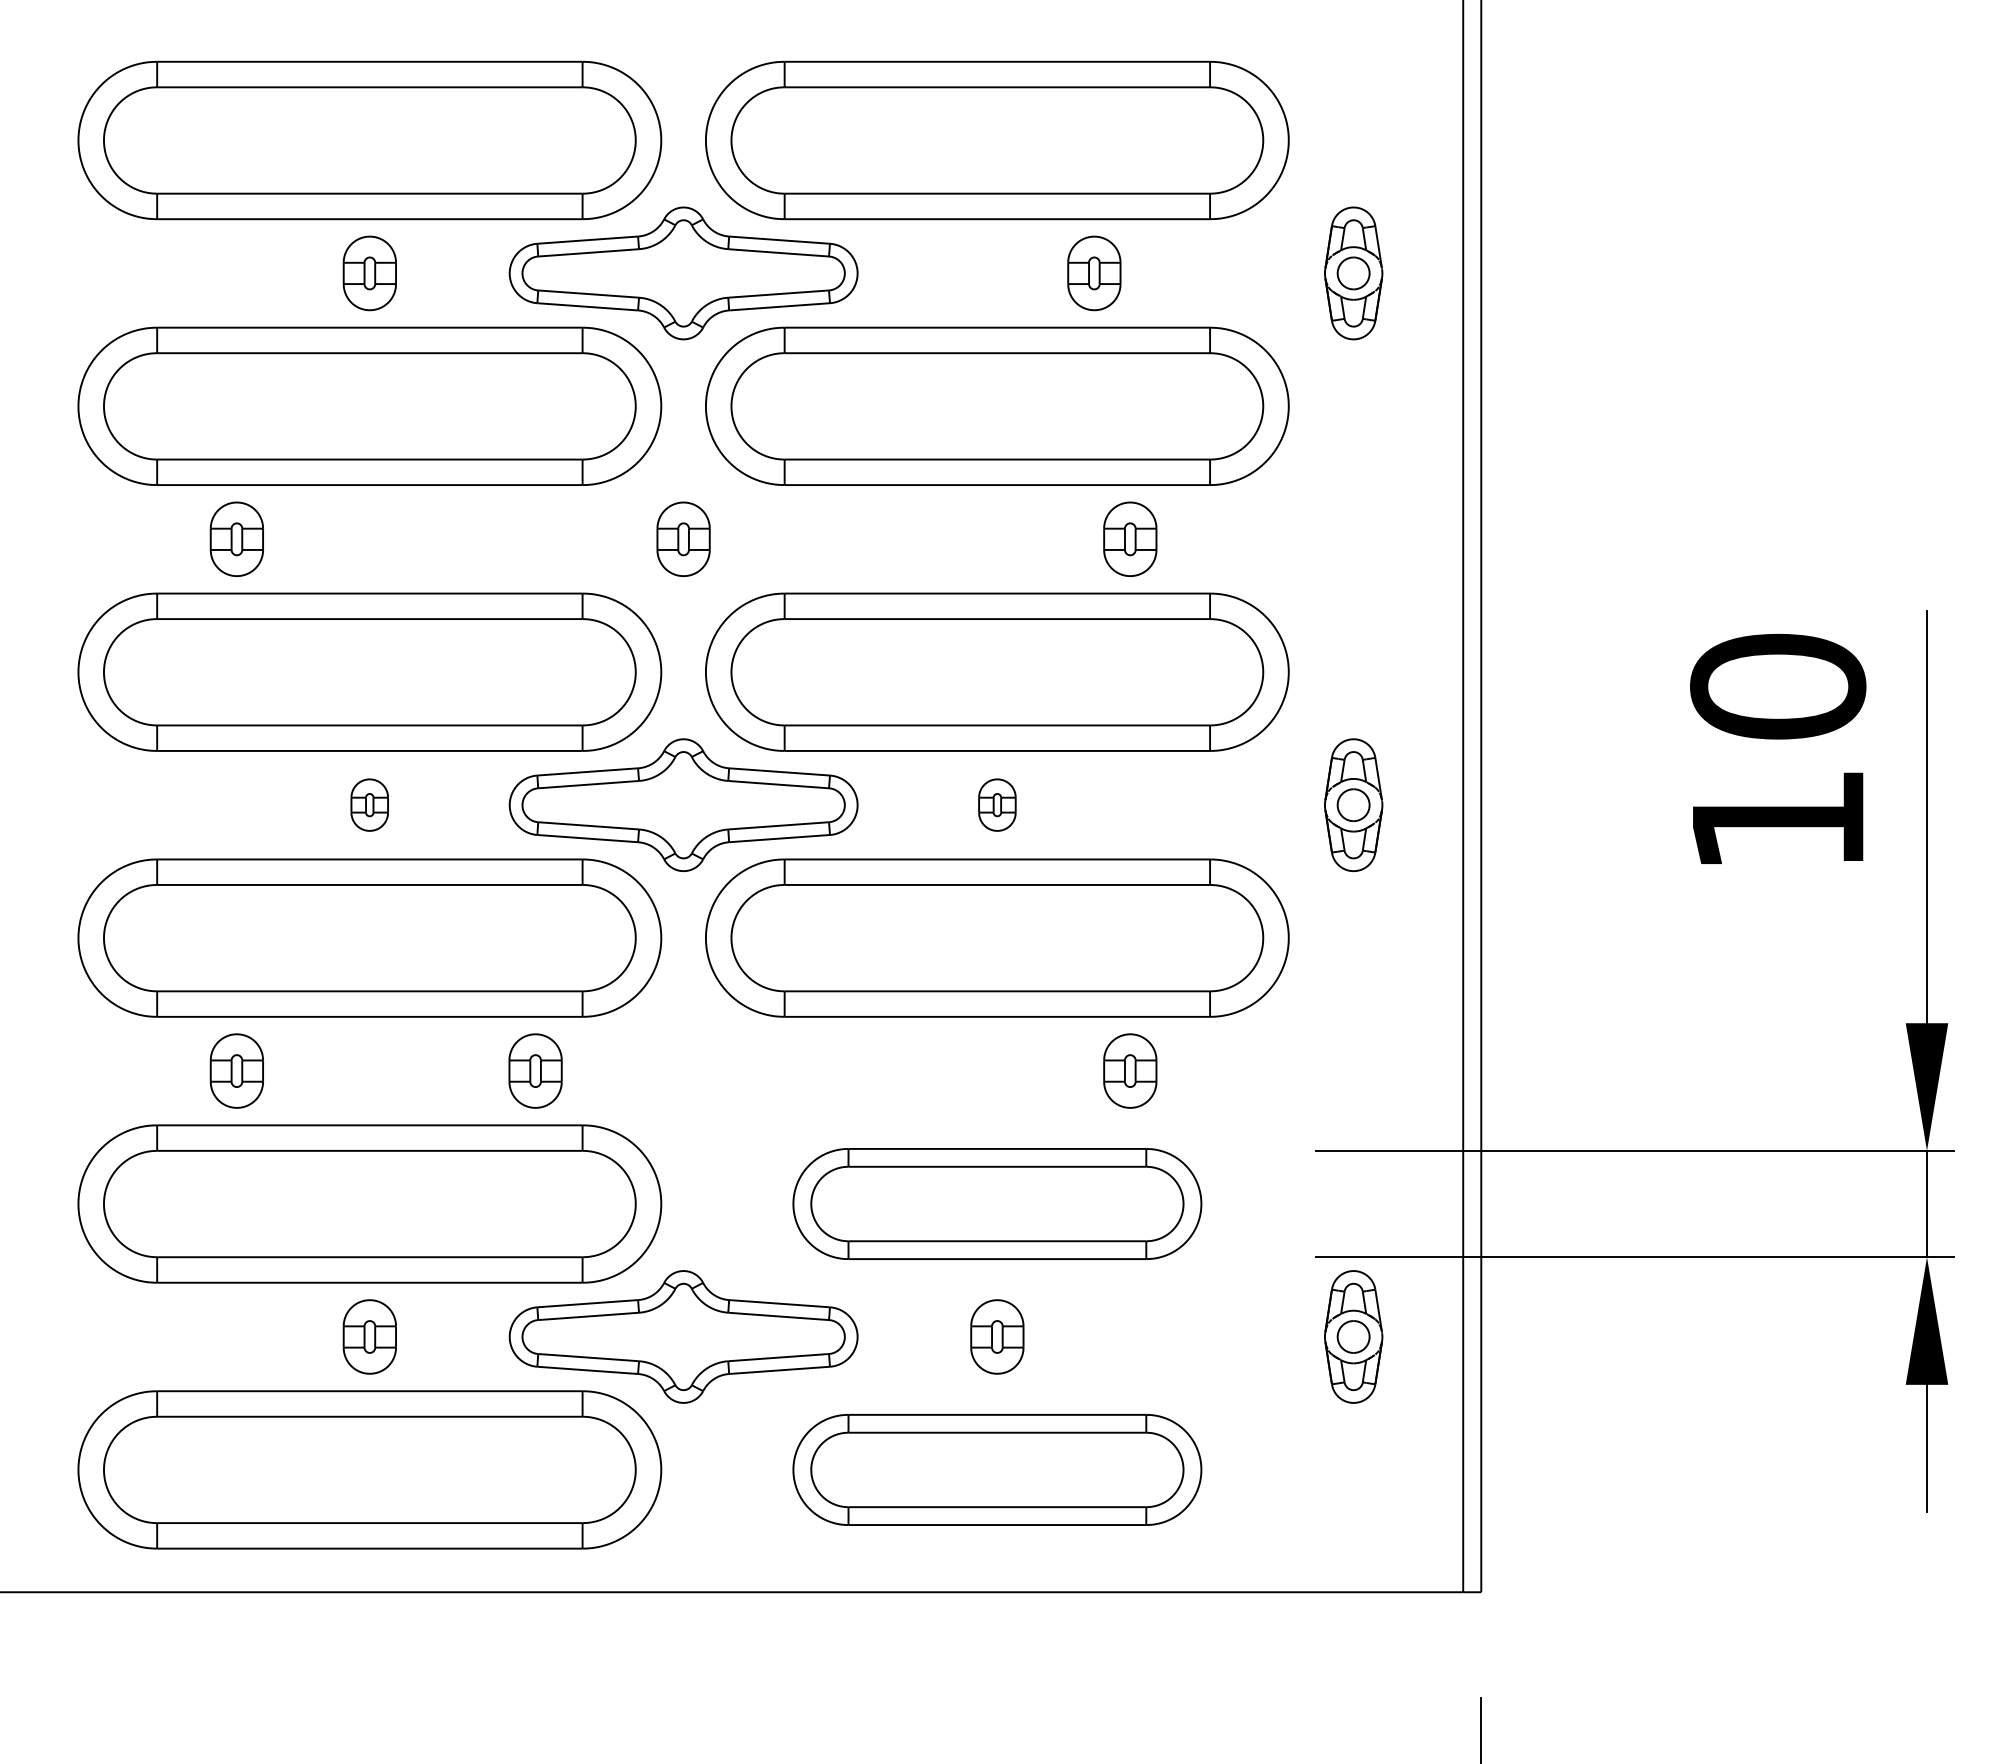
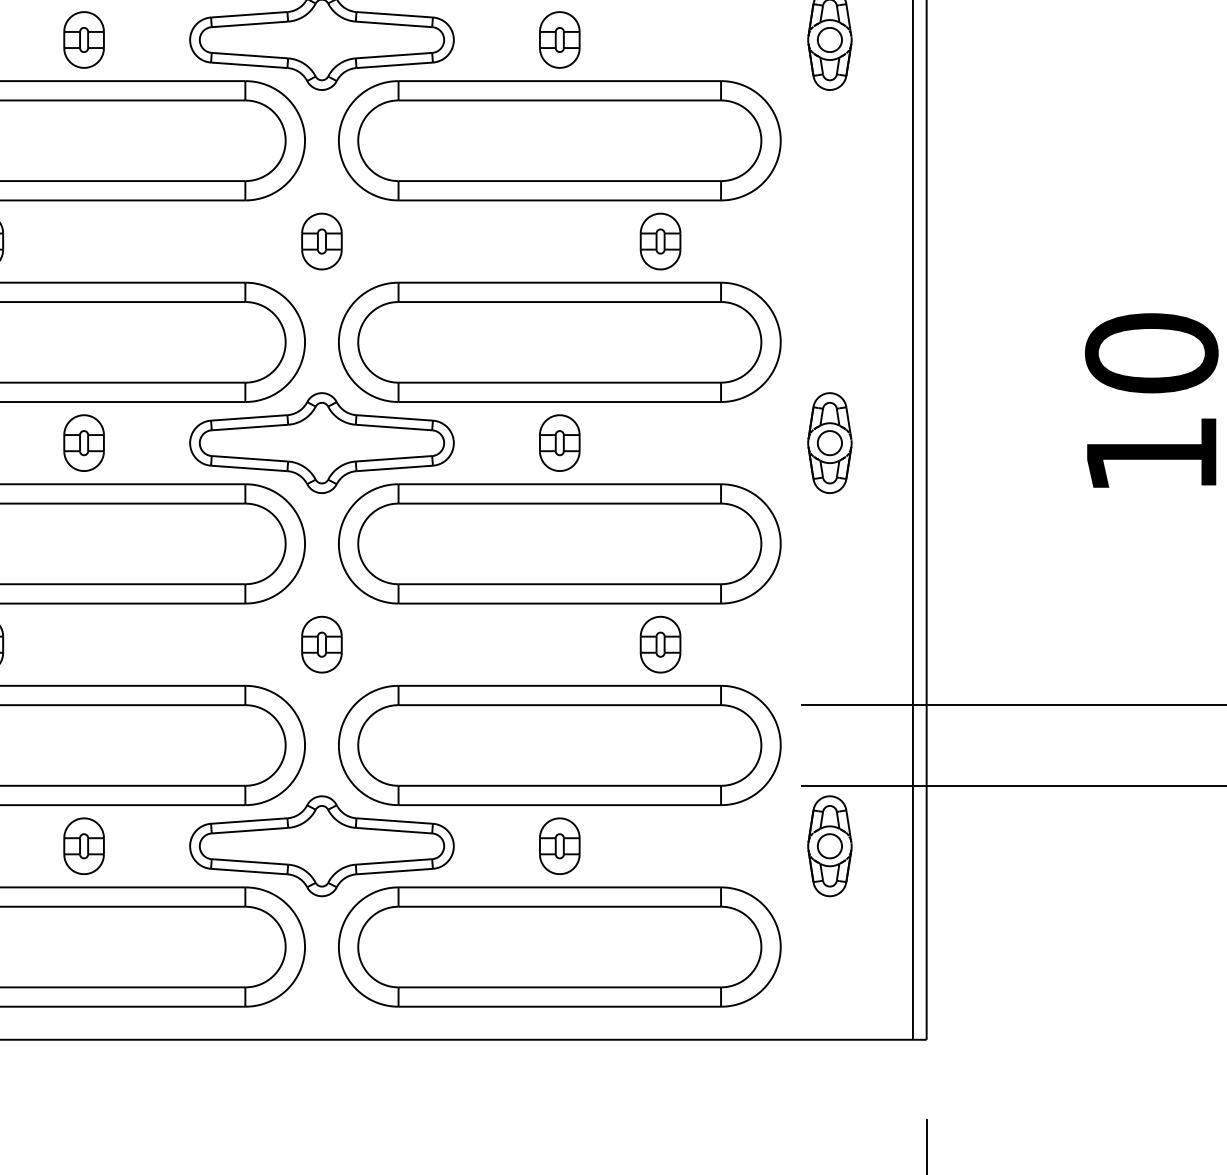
part: (1094, 273) -> (559, 40), moved
part: (369, 804) -> (83, 442), size x1.43
part: (997, 804) -> (559, 442), size x1.43
part: (535, 1070) -> (321, 644), moved
part: (997, 1203) -> (559, 745), size x1.43
part: (997, 1469) -> (559, 946), size x1.43

